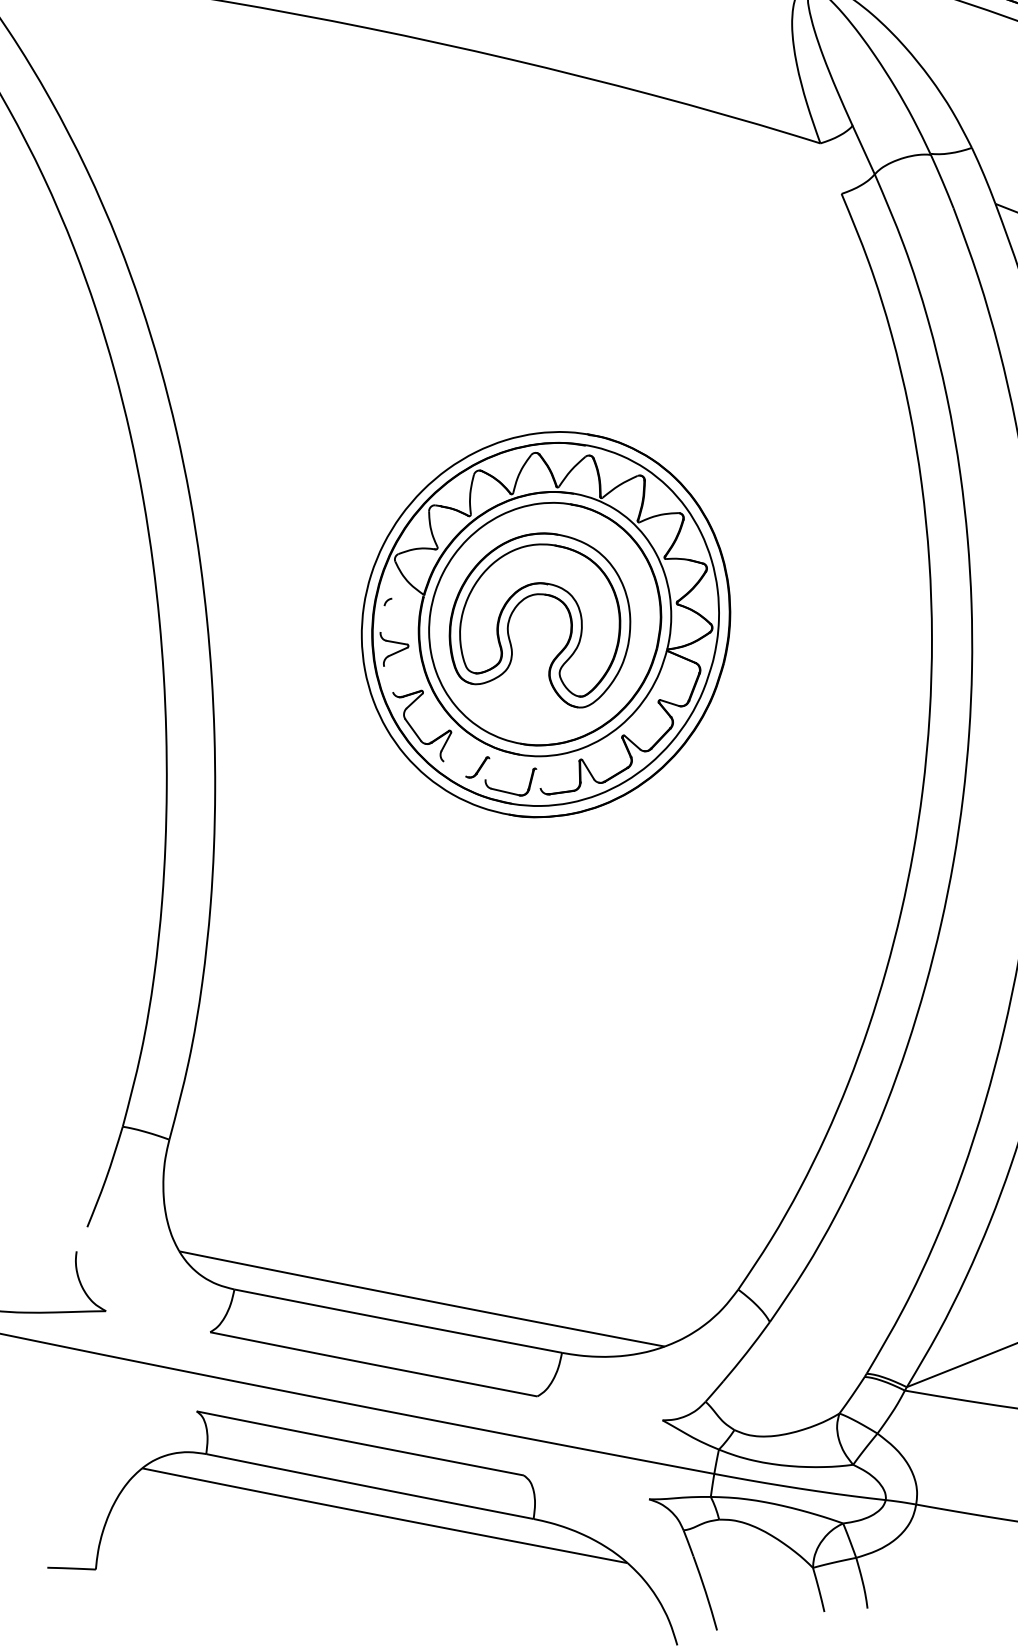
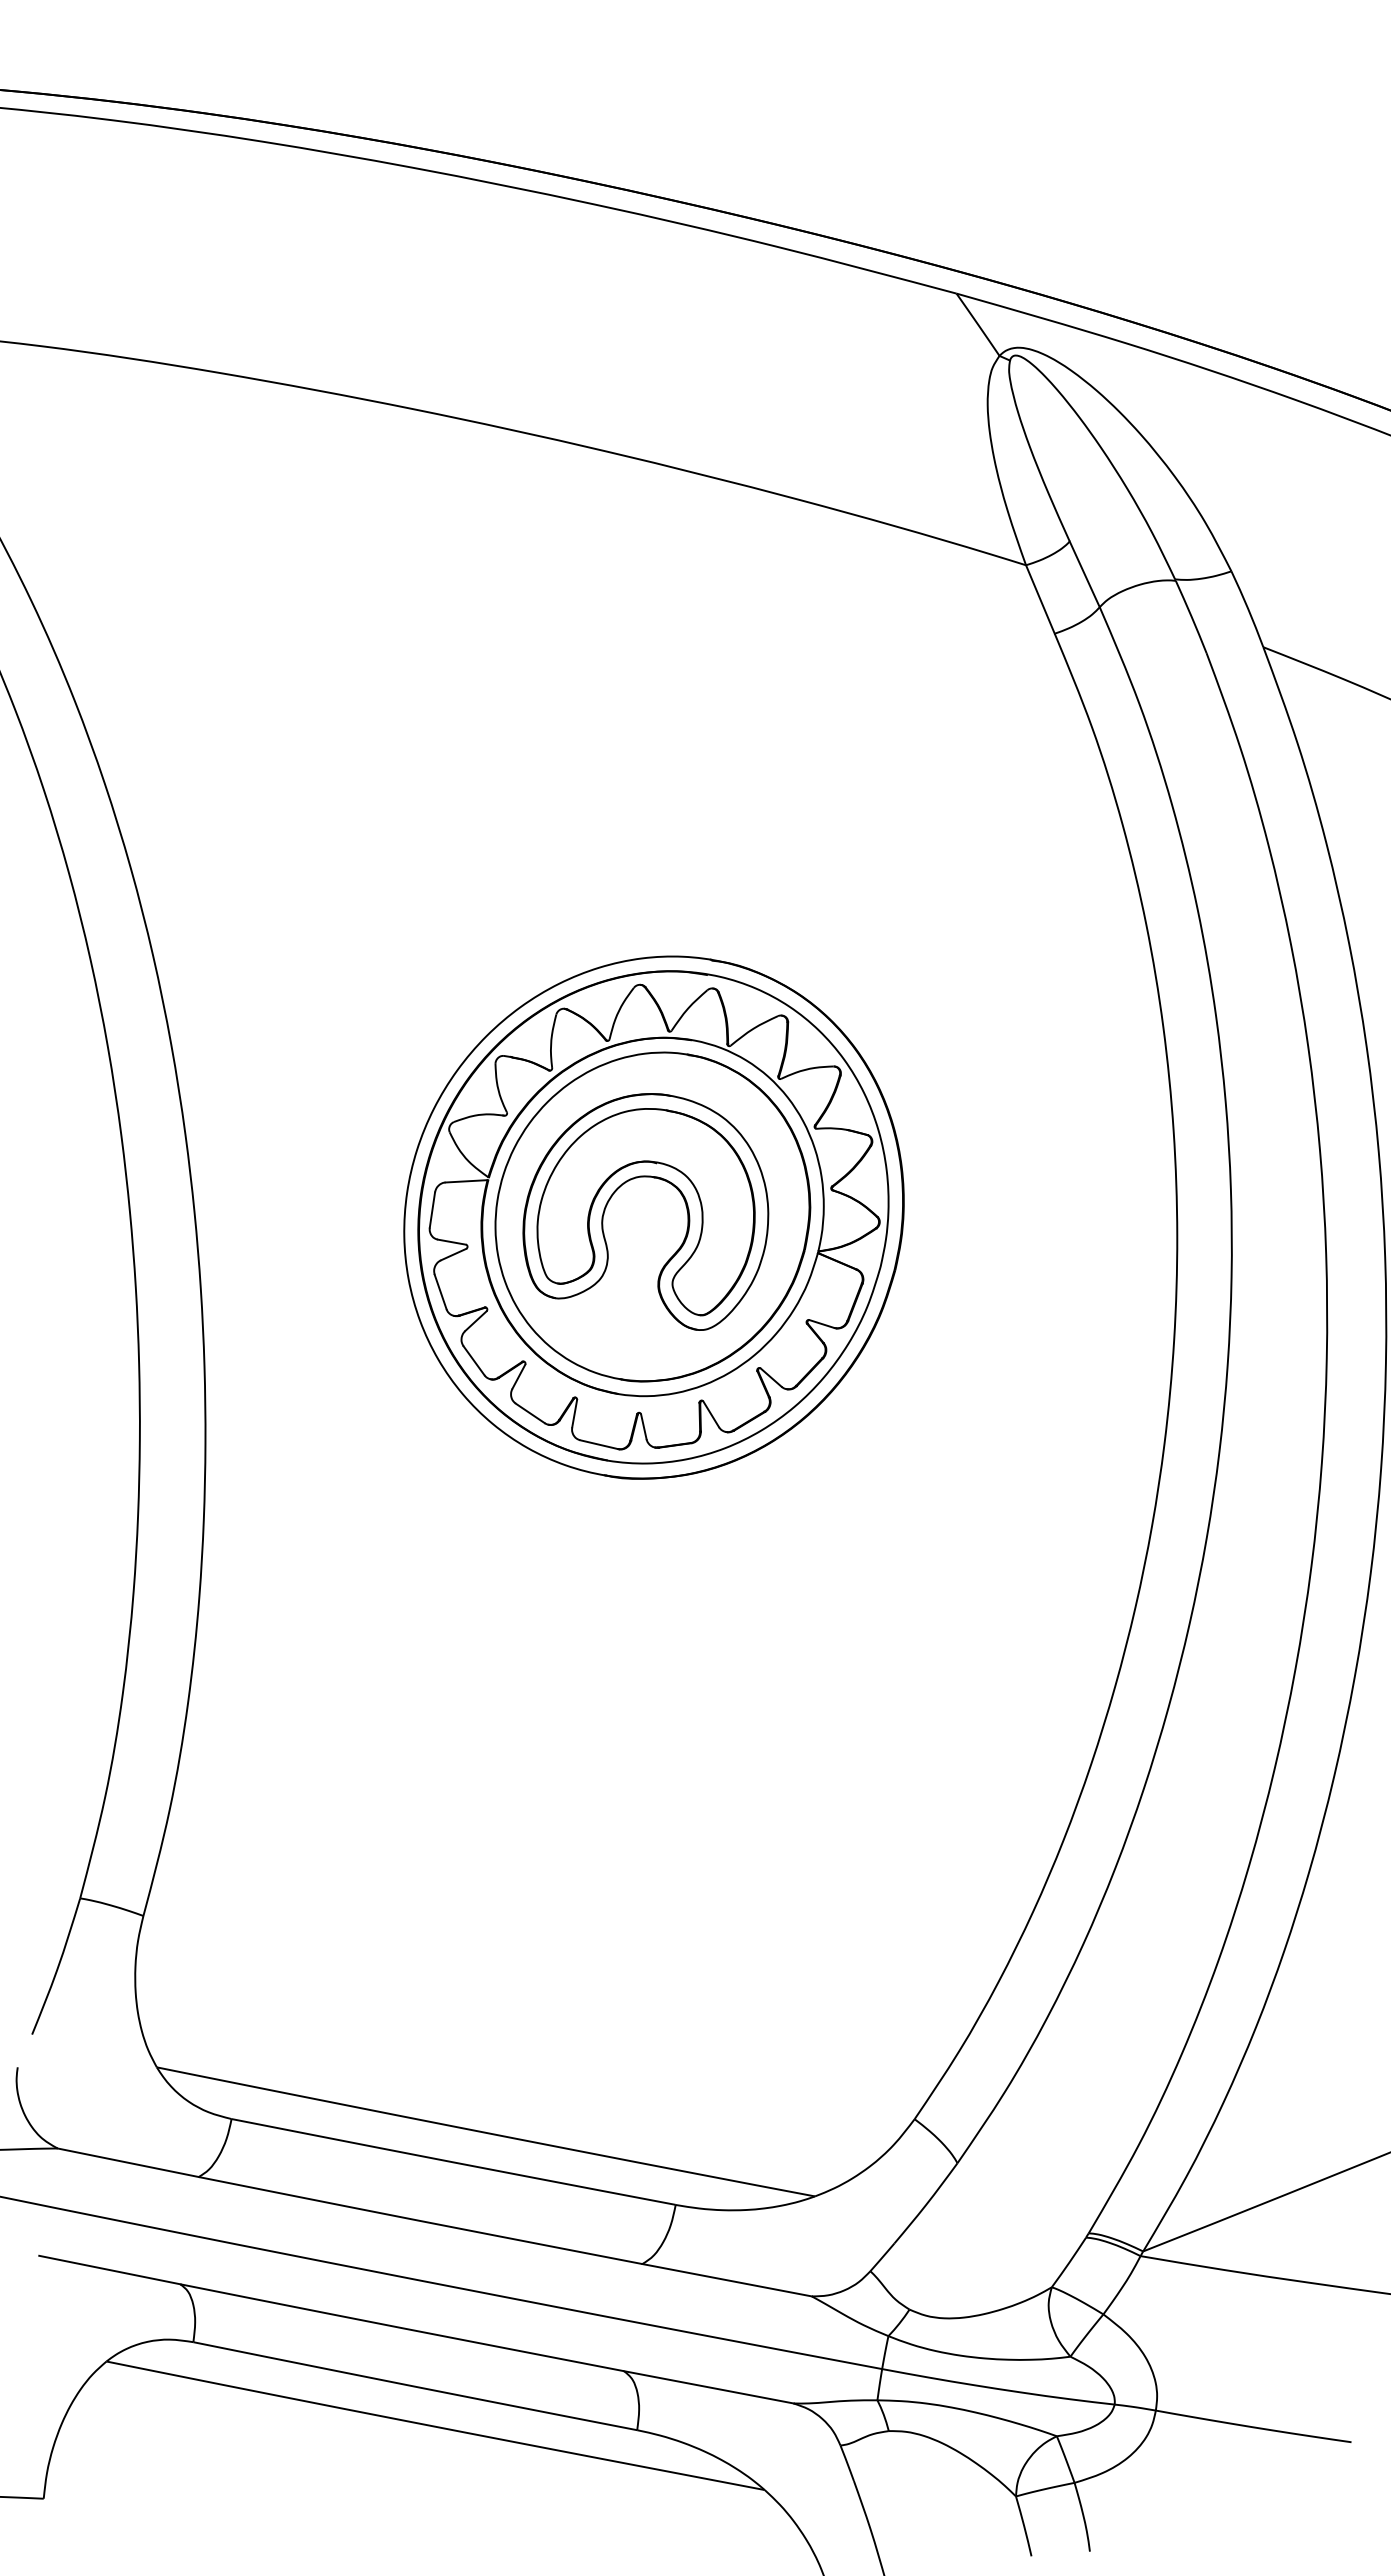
line: (831, 168) -> (1040, 599), added
line: (407, 597) -> (466, 1181), added
line: (382, 618) -> (432, 1209), added
line: (388, 679) -> (440, 1291), added
line: (454, 769) -> (529, 1413), added
line: (487, 769) -> (574, 1413), added
line: (538, 778) -> (643, 1426), added
line: (157, 1321) -> (127, 2162), added
line: (144, 1400) -> (109, 2269), added
line: (599, 1408) -> (726, 2280), added
line: (586, 1487) -> (708, 2387), added

